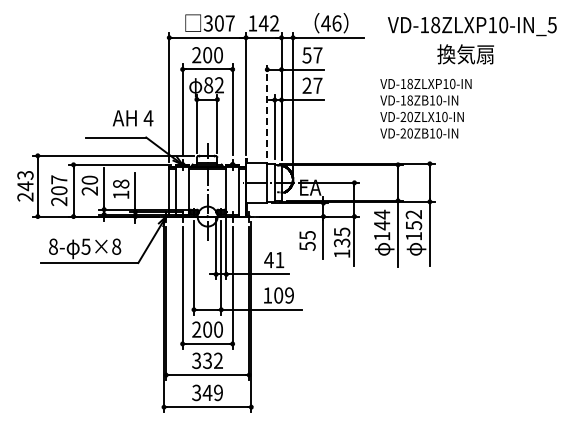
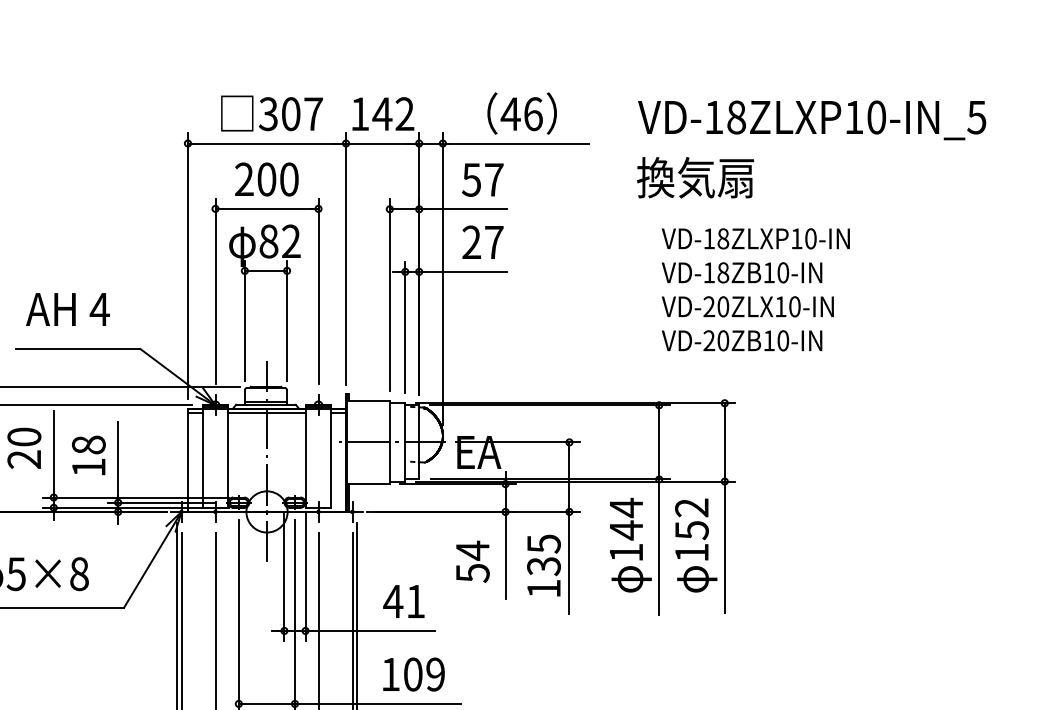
text: (465, 54) -> (695, 178), moved
text: (425, 108) -> (754, 289), moved
line: (267, 111) -> (390, 295), dashed -> solid
text: (133, 118) -> (68, 309), moved
text: (307, 235) -> (472, 550), 55 -> 54

